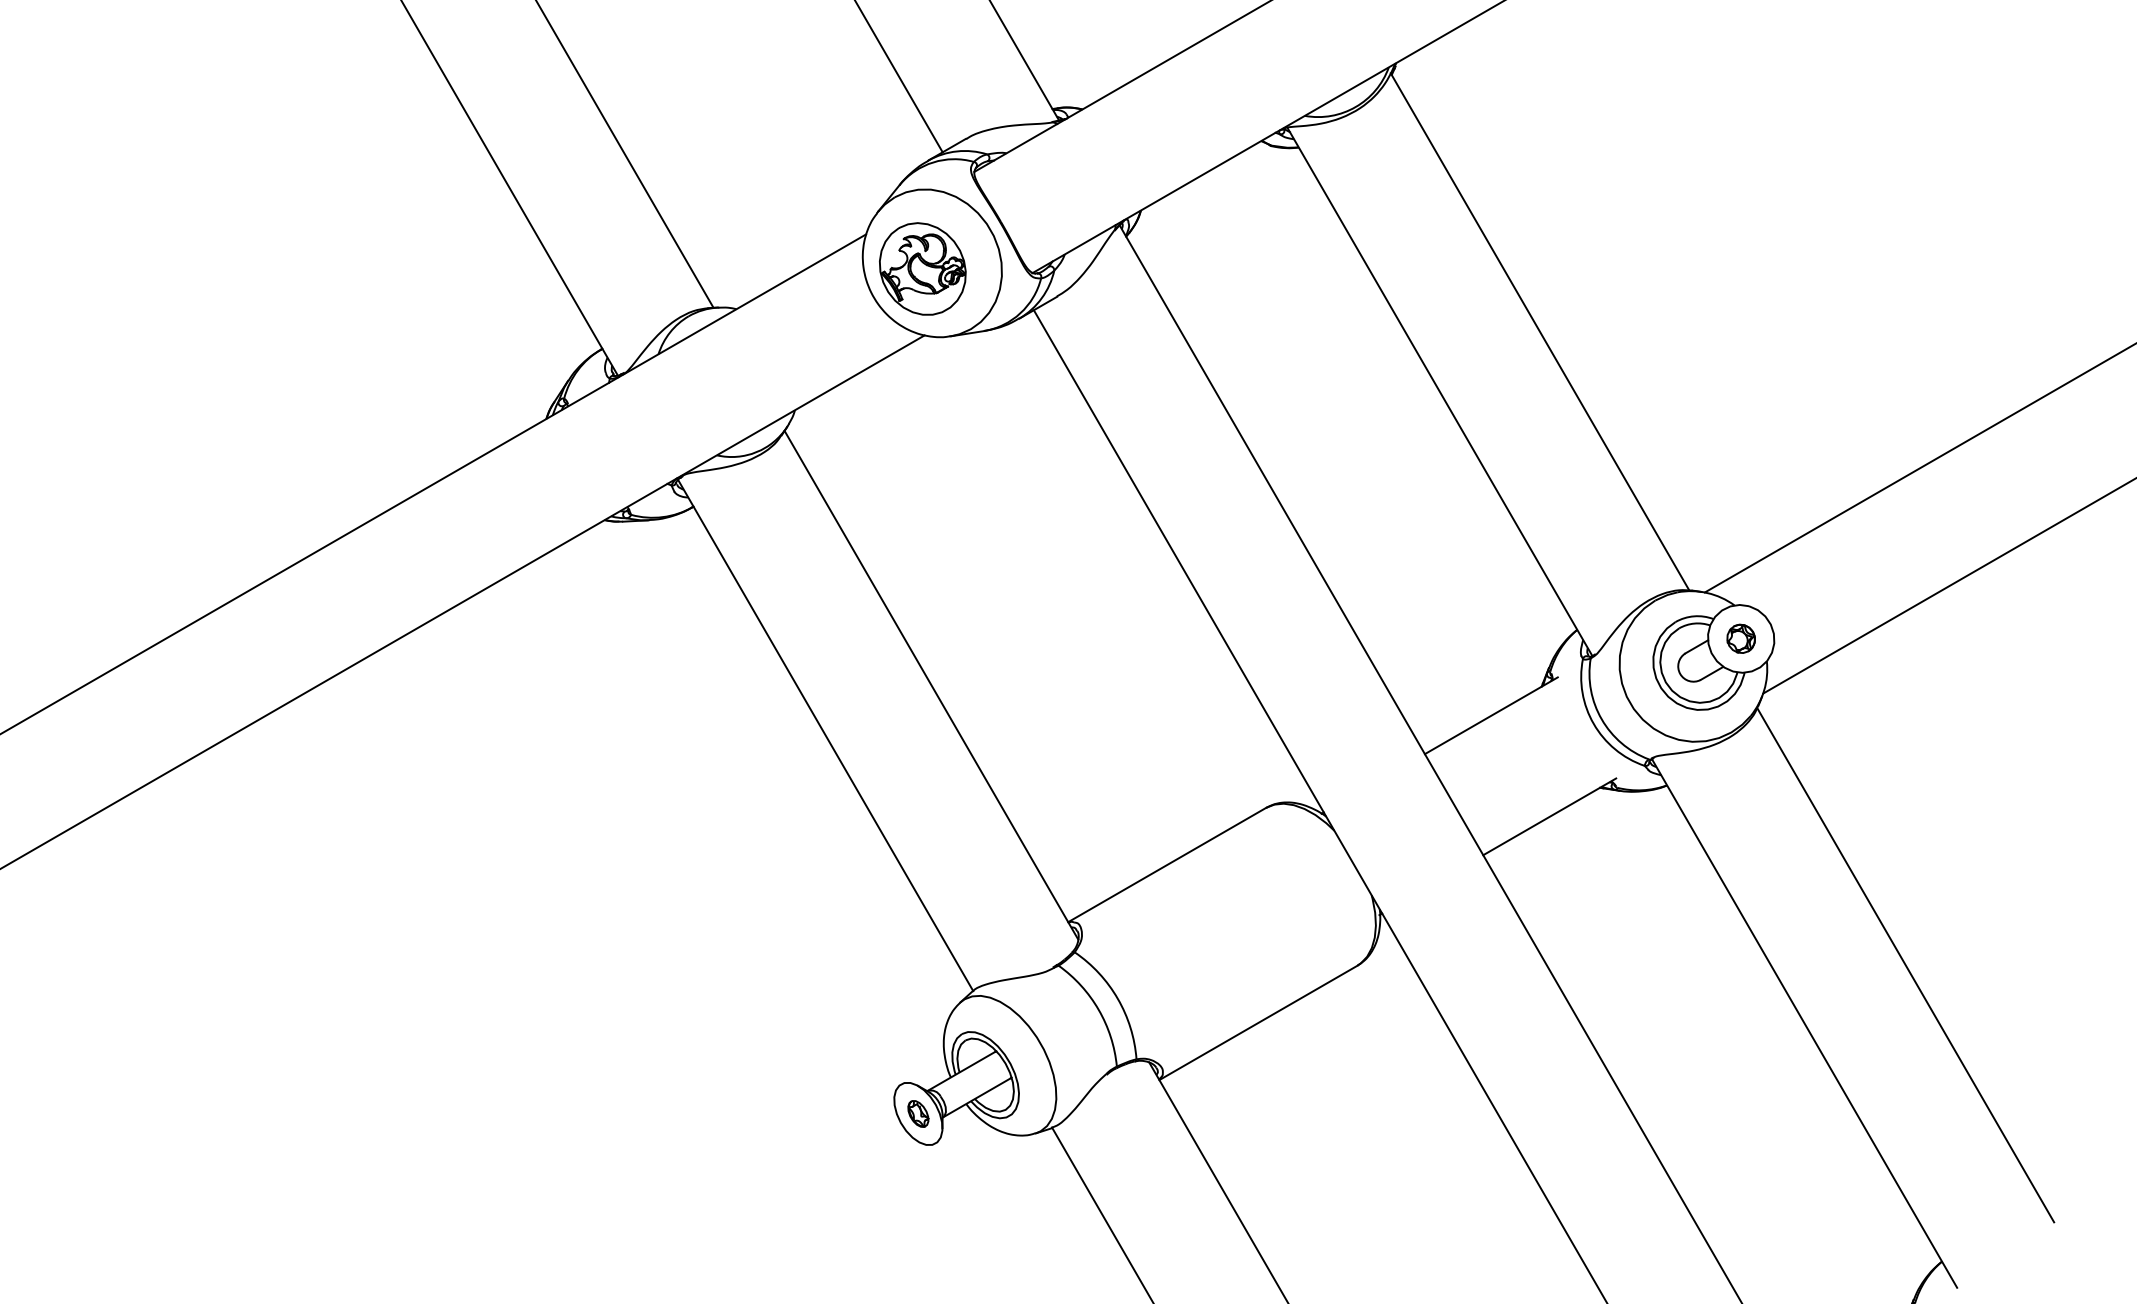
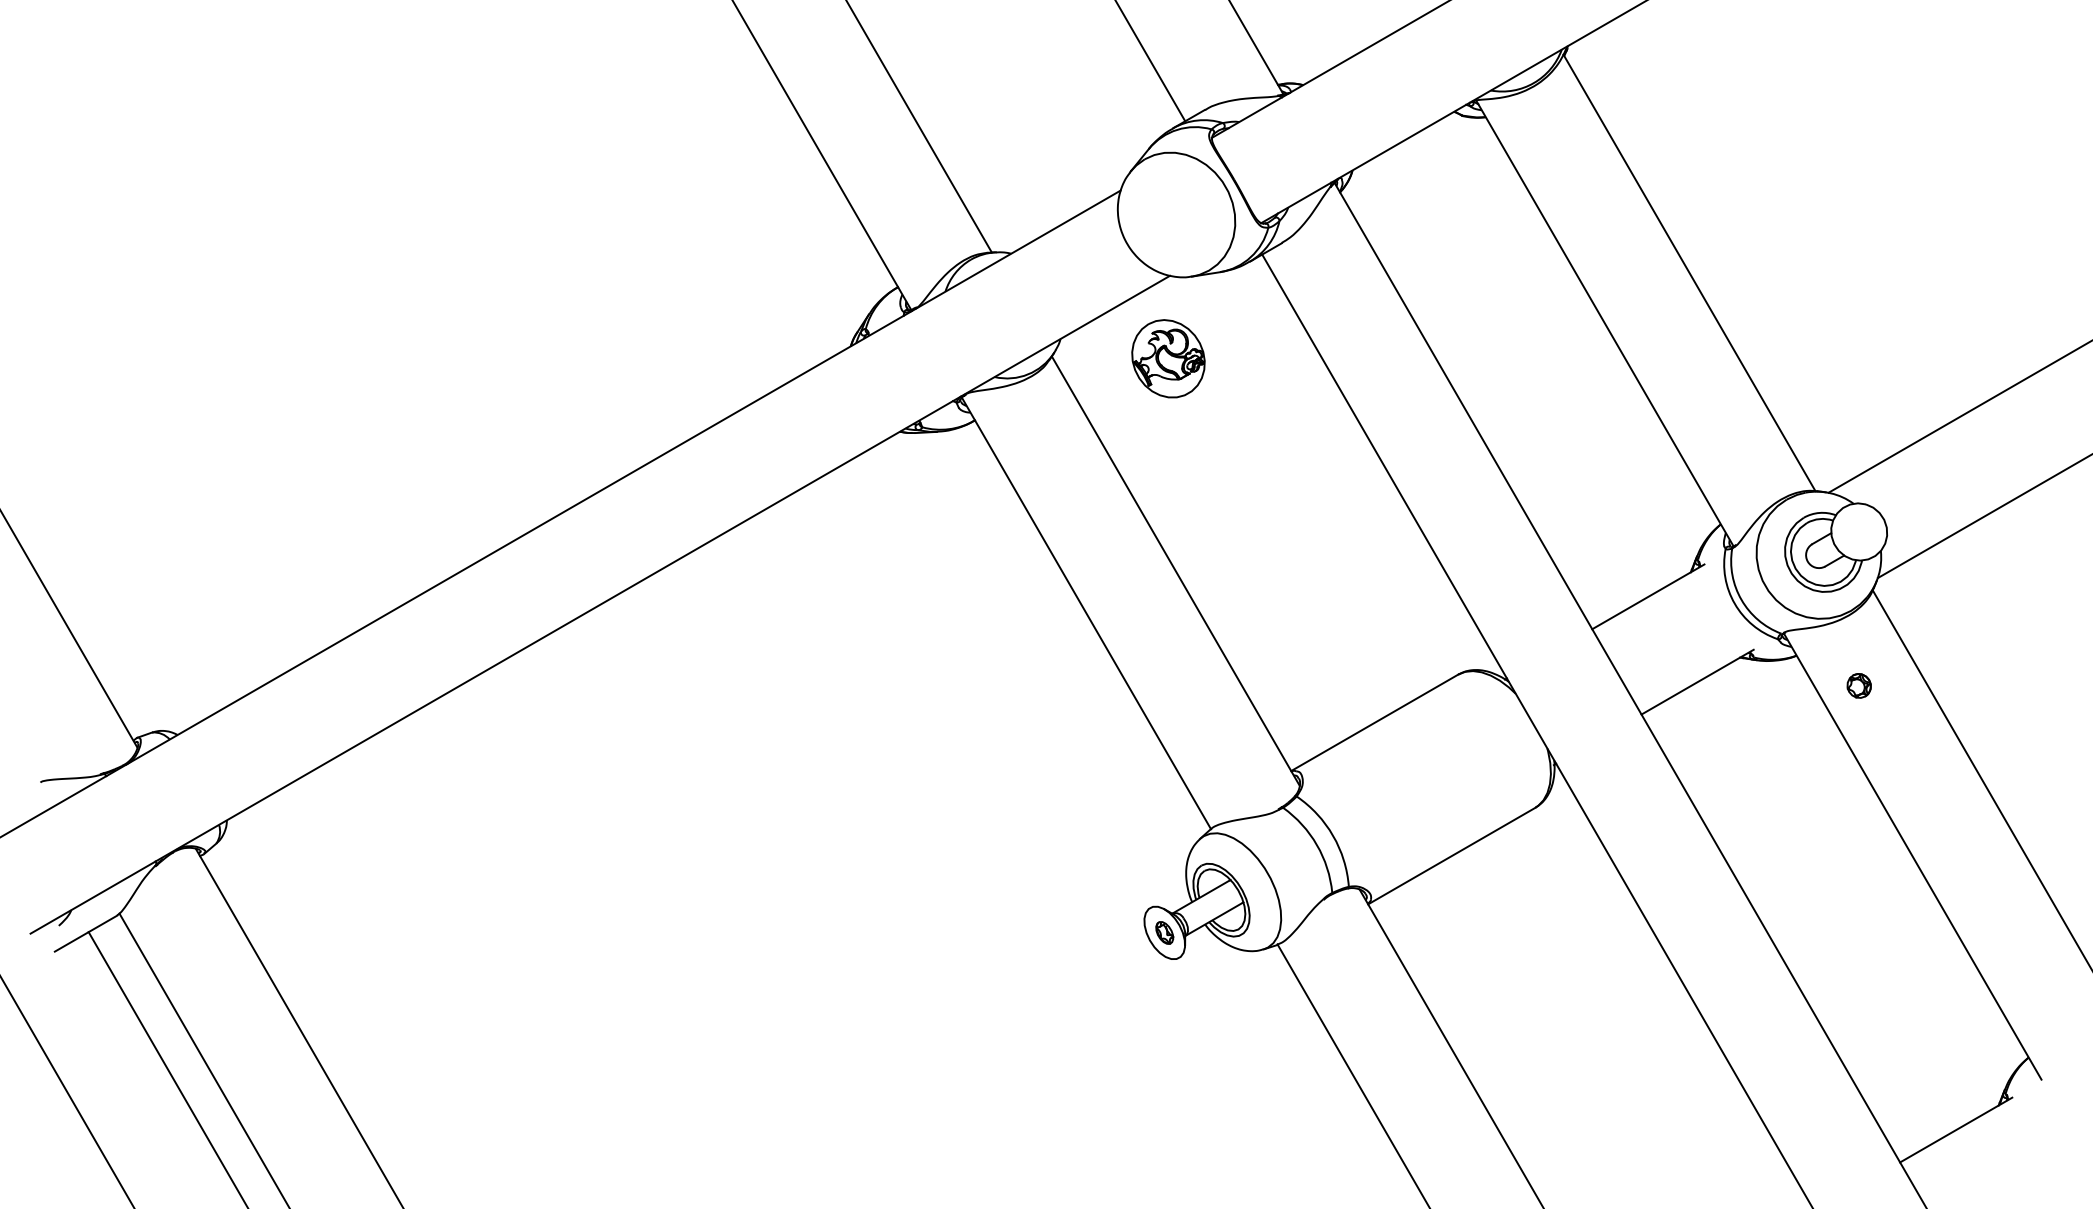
part: (922, 268) -> (1168, 358), moved
part: (1740, 638) -> (1858, 685), moved

